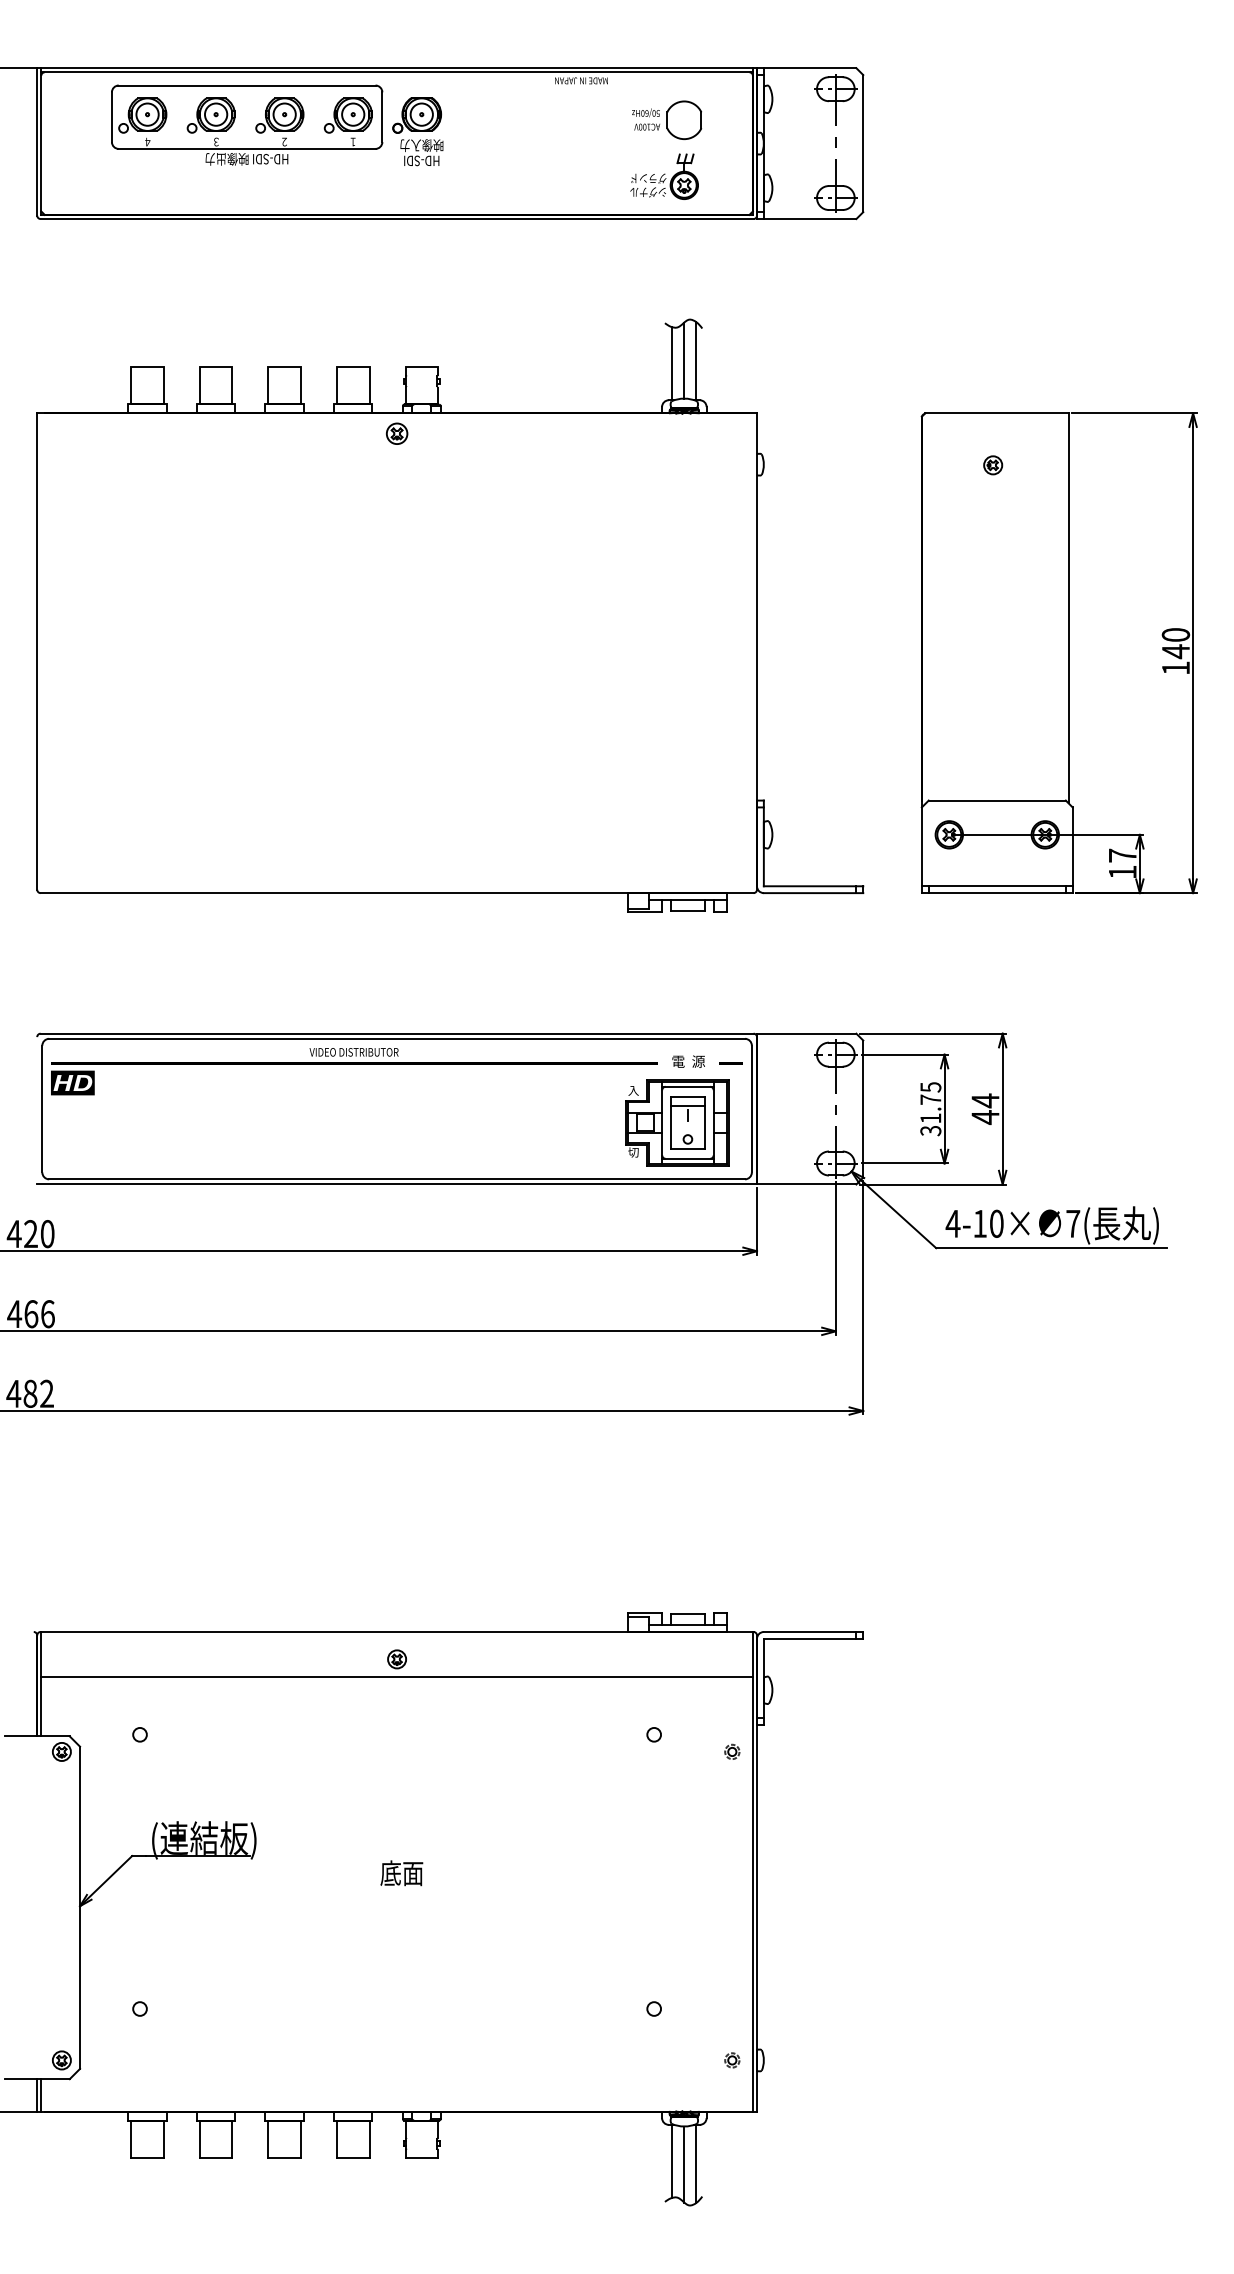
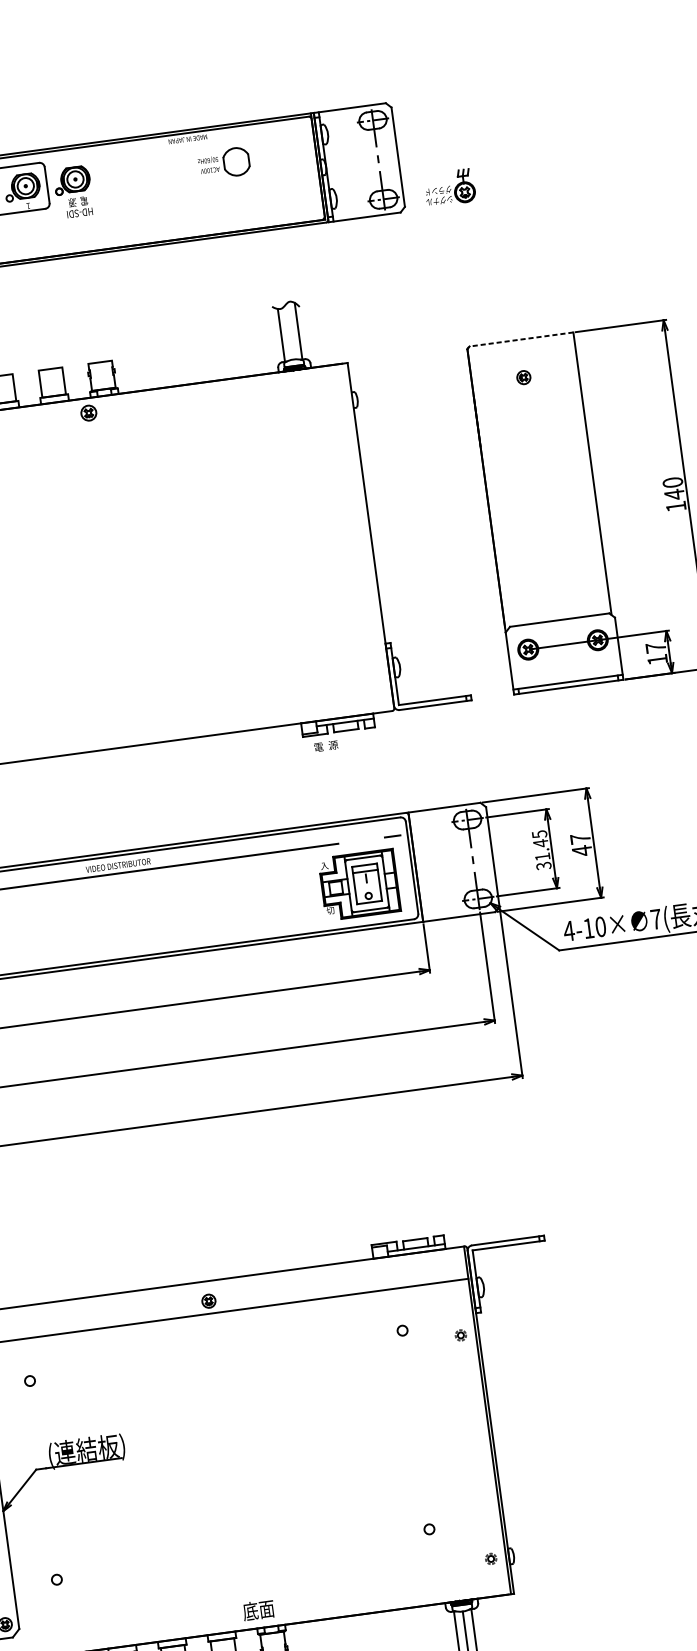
part: (667, 119) -> (224, 162), moved
text: (421, 145) -> (78, 201), 映像入力 -> 電  源
part: (664, 176) -> (449, 187), moved
line: (684, 360) -> (289, 331), removed
line: (996, 413) -> (521, 339), solid -> dashed
text: (688, 1061) -> (326, 746), moved
text: (930, 1099) -> (540, 843), 31.75 -> 31.45
text: (985, 1100) -> (580, 838), 44 -> 47
text: (401, 1873) -> (258, 1610), moved

